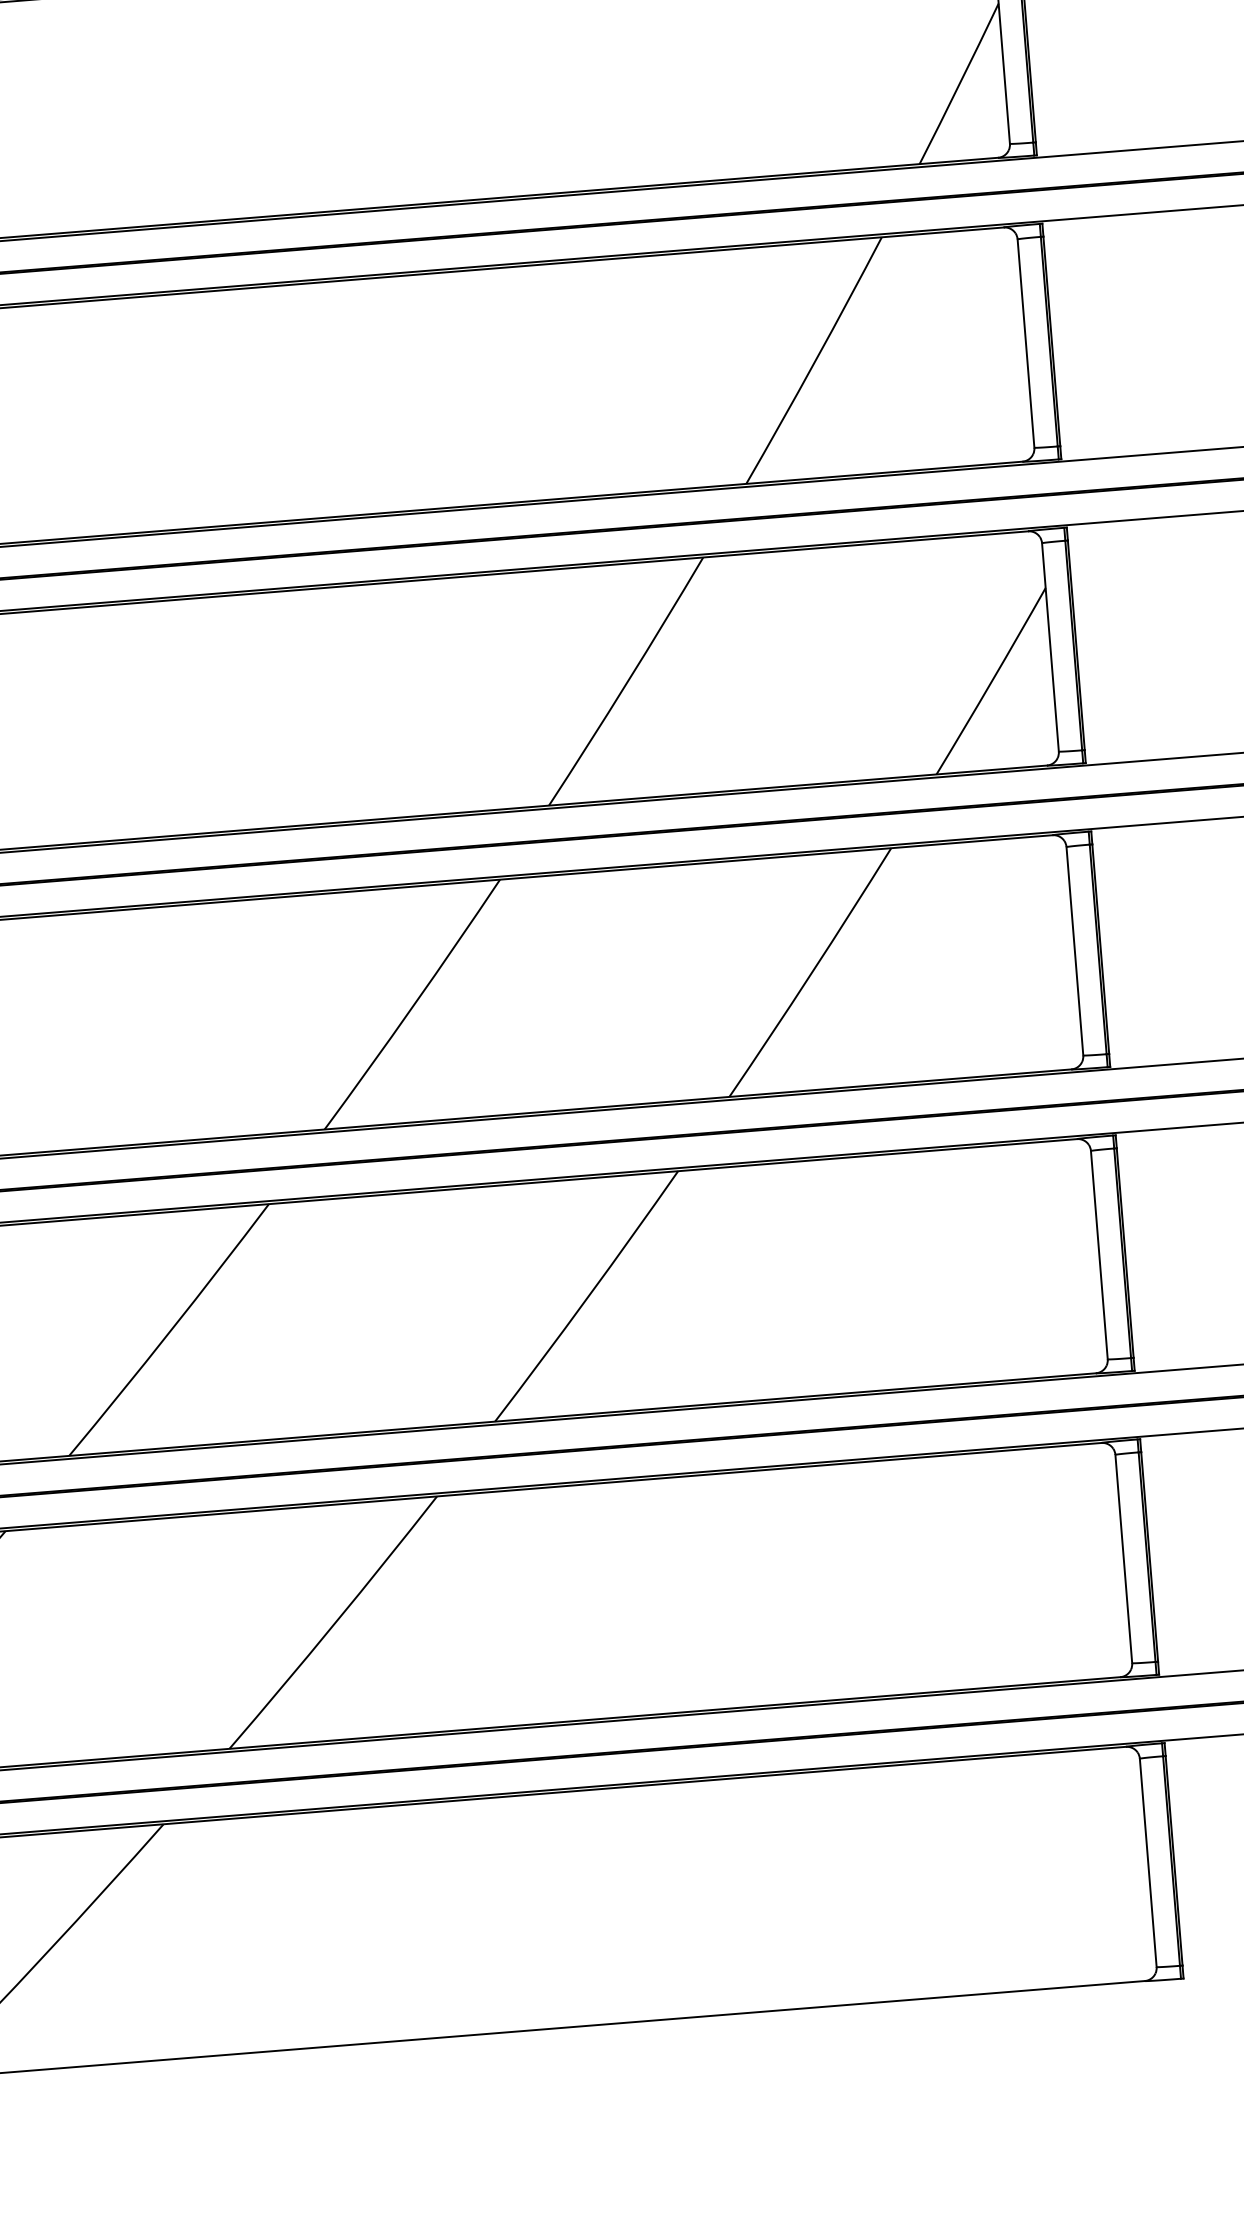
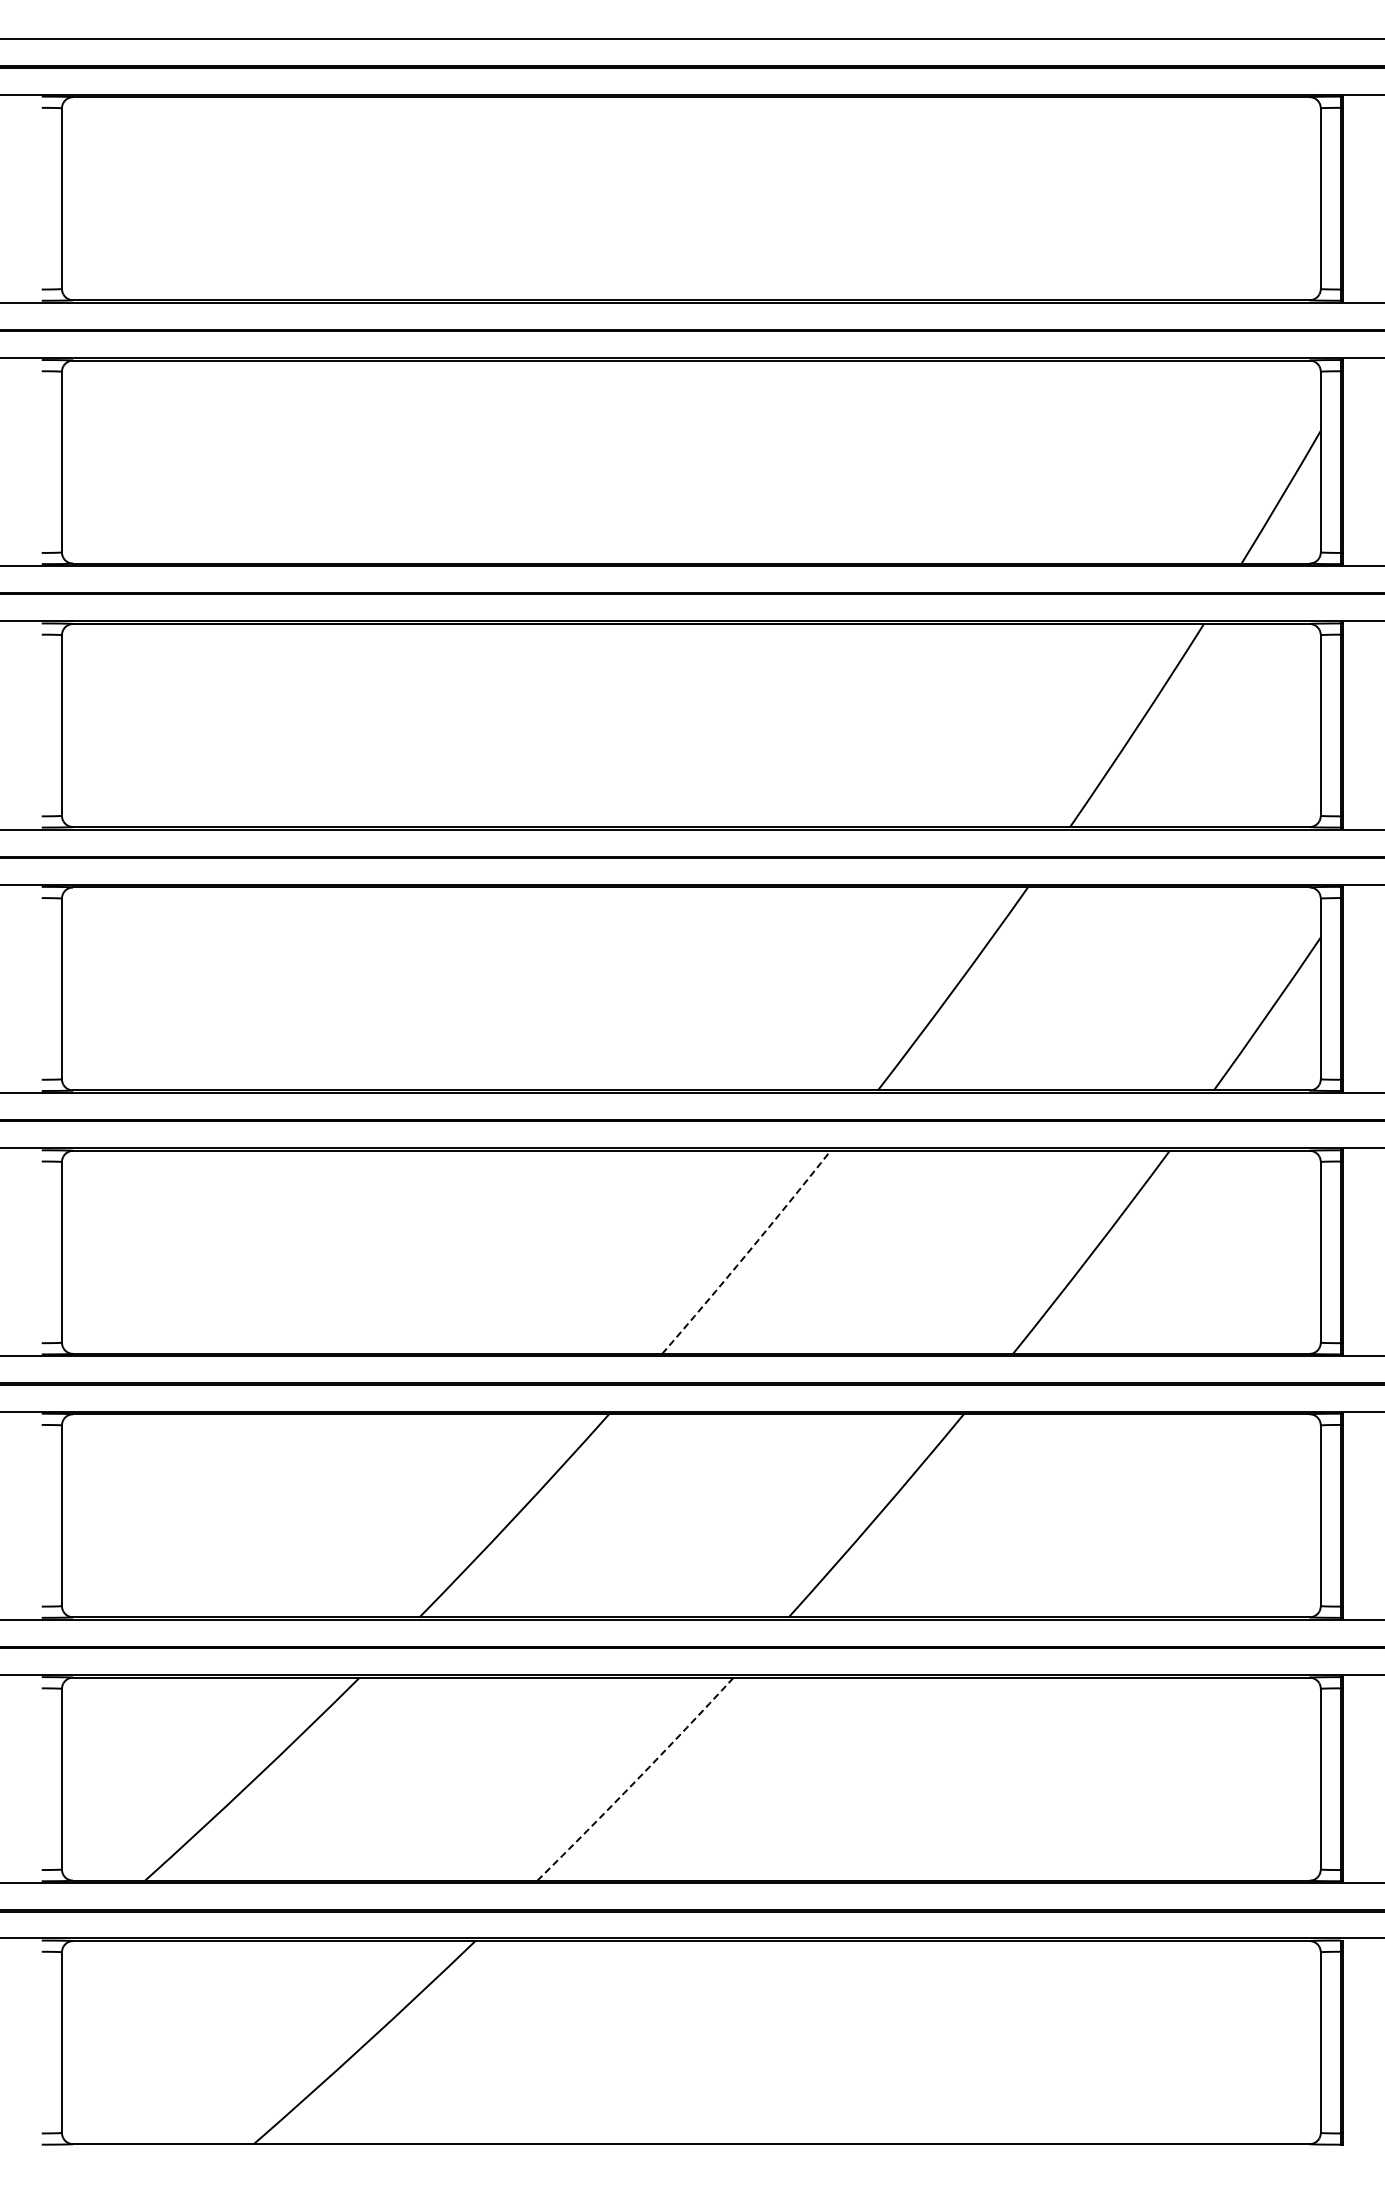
arc: (413, 1005) -> (747, 1253), solid -> dashed
arc: (334, 1624) -> (636, 1780), solid -> dashed

